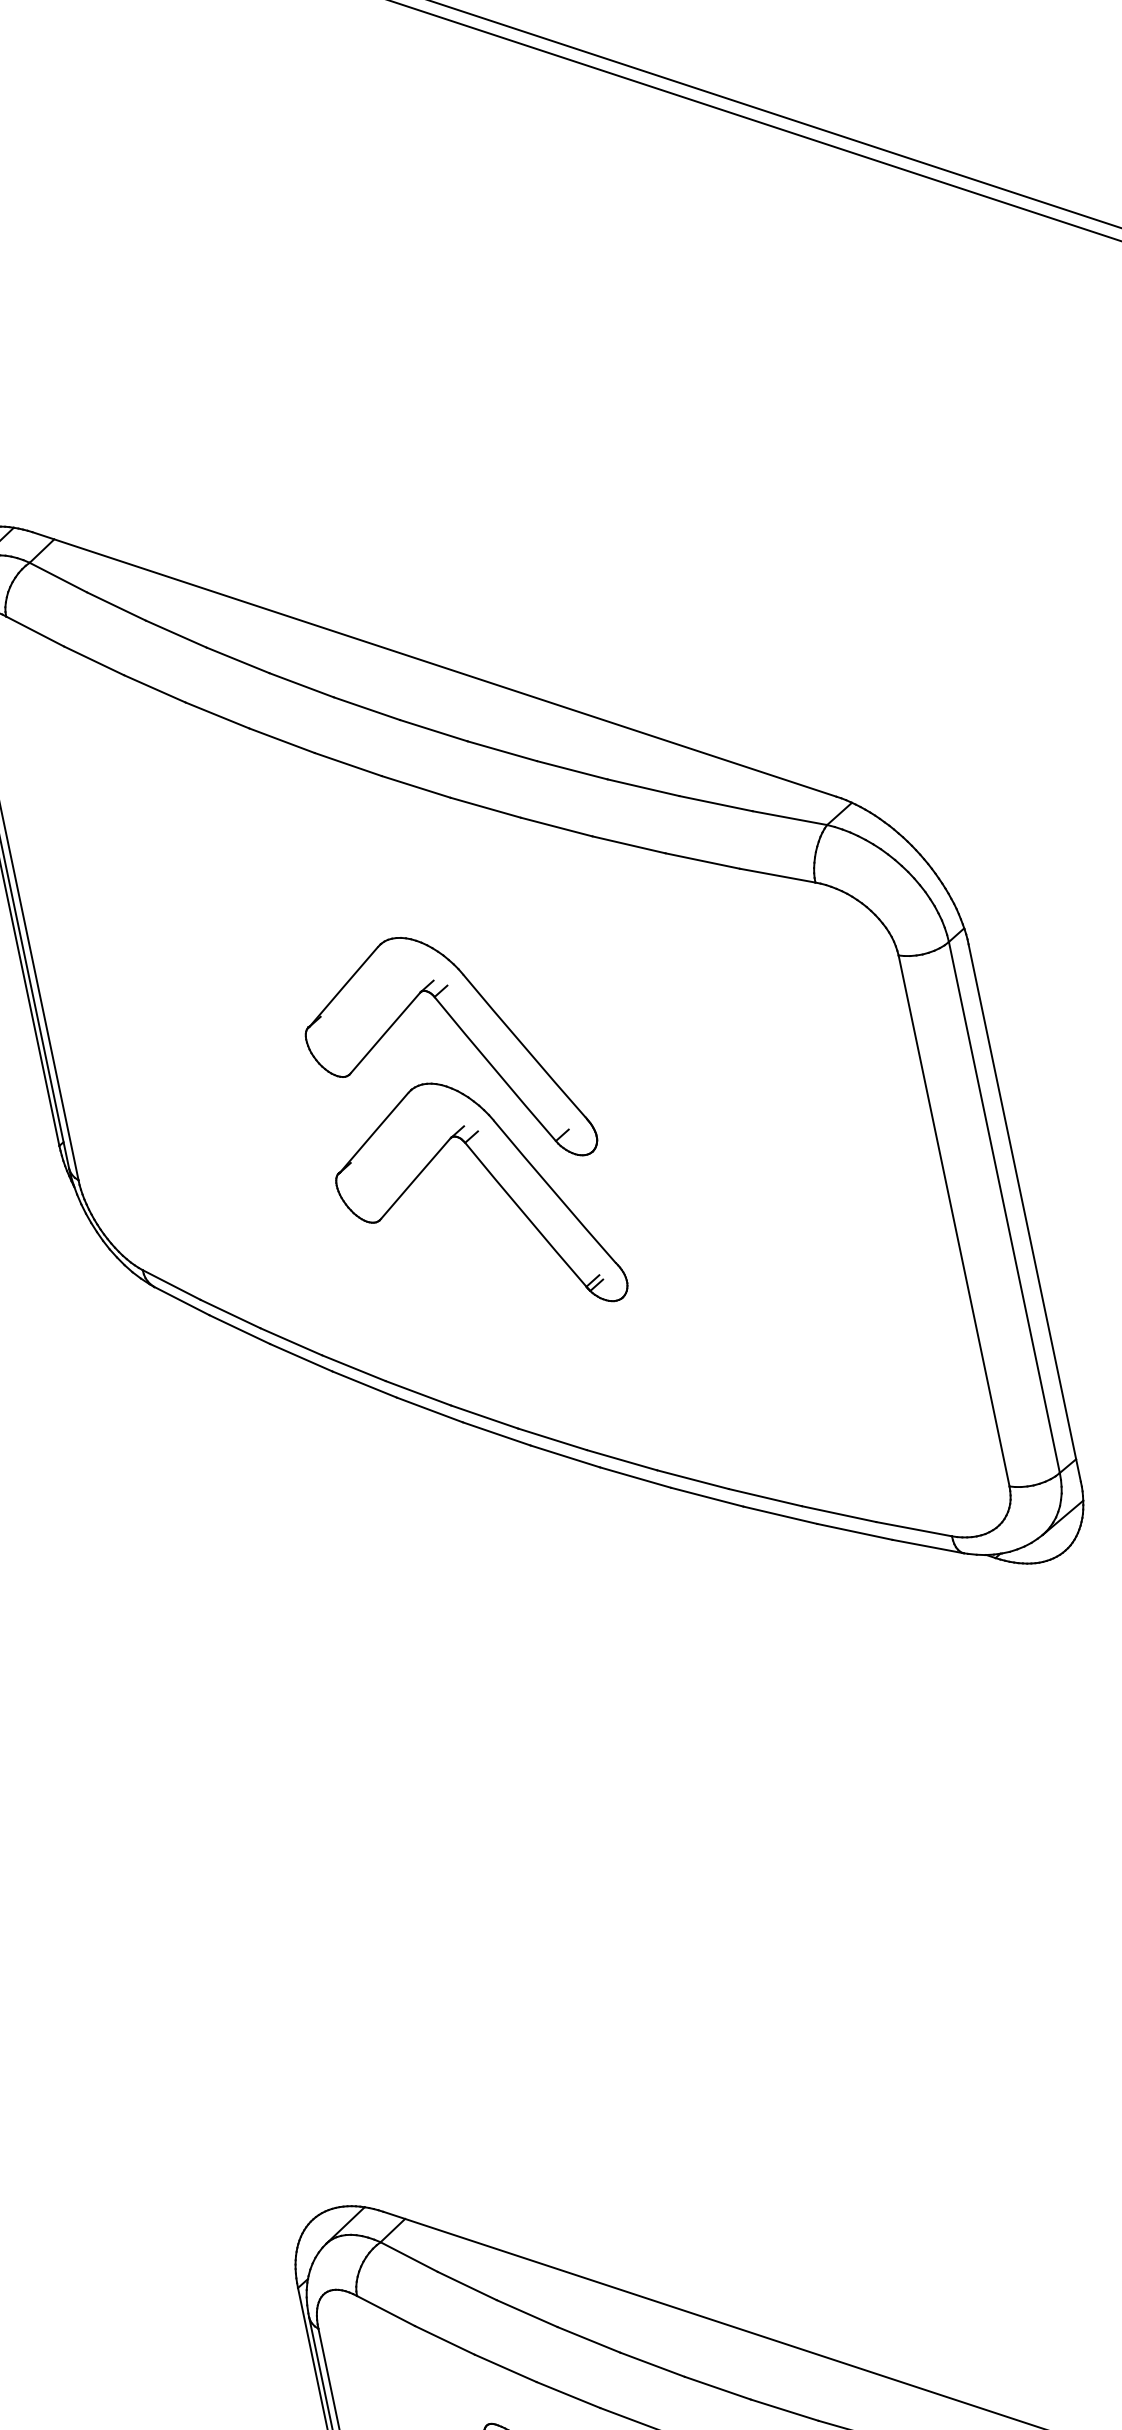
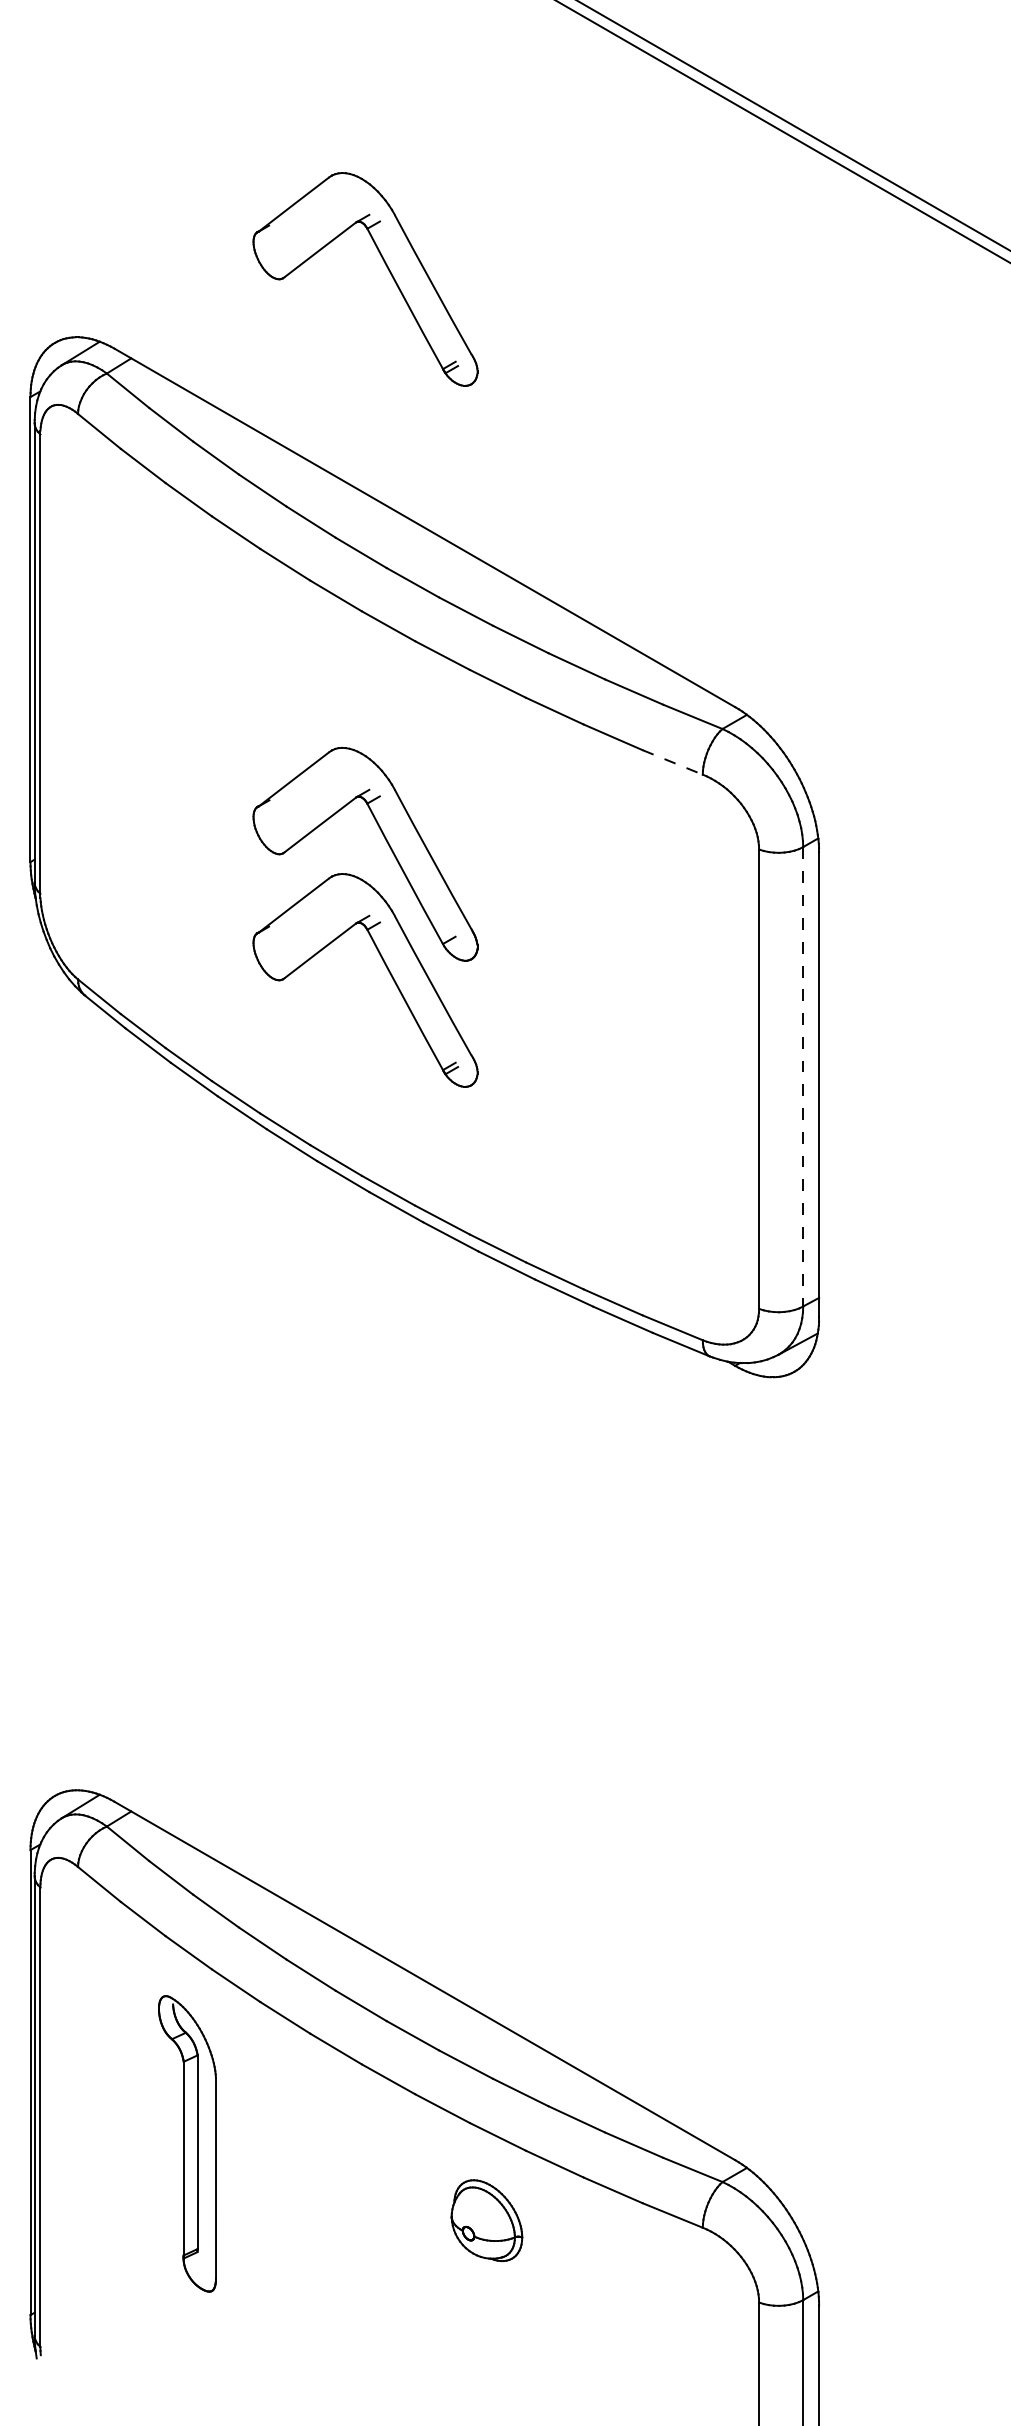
part: (328, 374) -> (387, 269), added
line: (777, 875) -> (672, 762), solid -> dashed
line: (1004, 1207) -> (803, 1076), solid -> dashed

